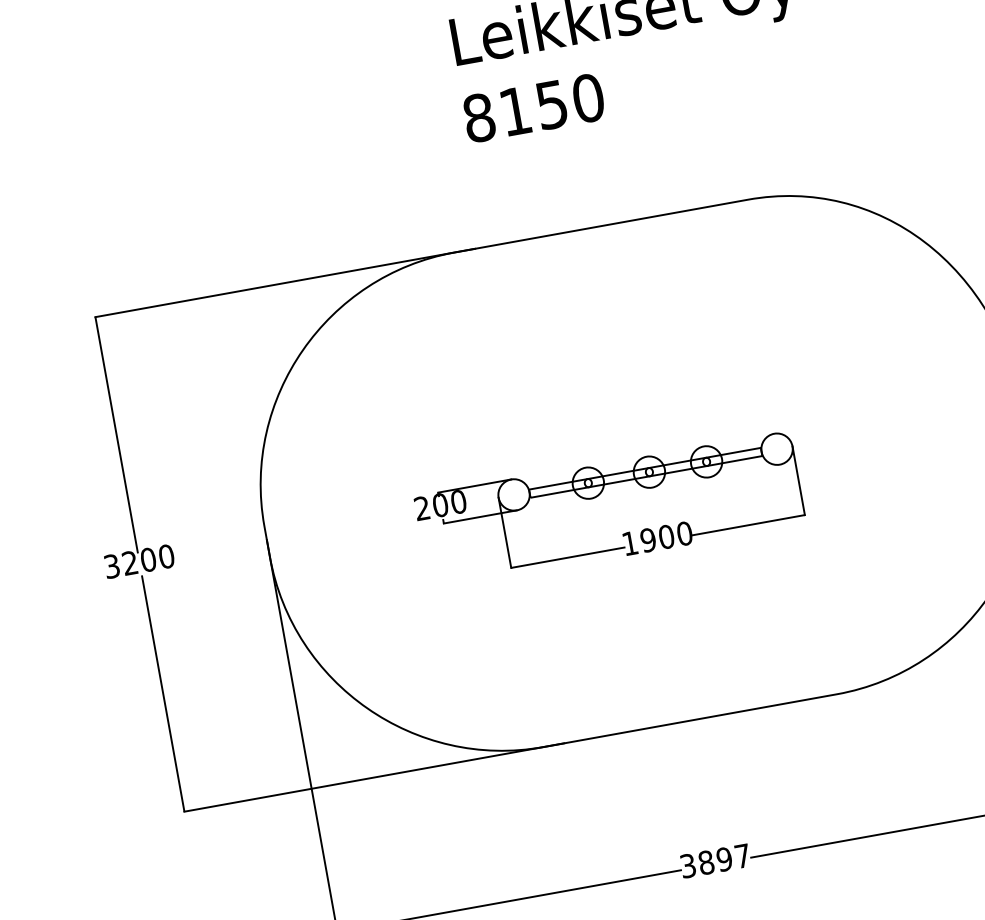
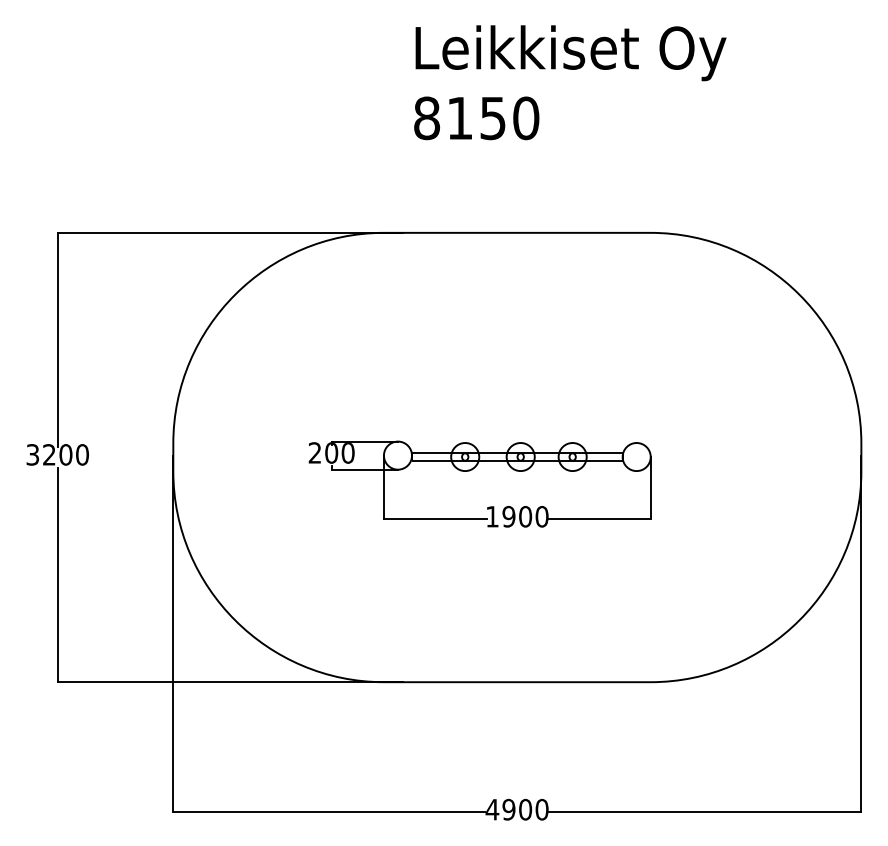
text: (714, 860) -> (516, 809), 3897 -> 4900

